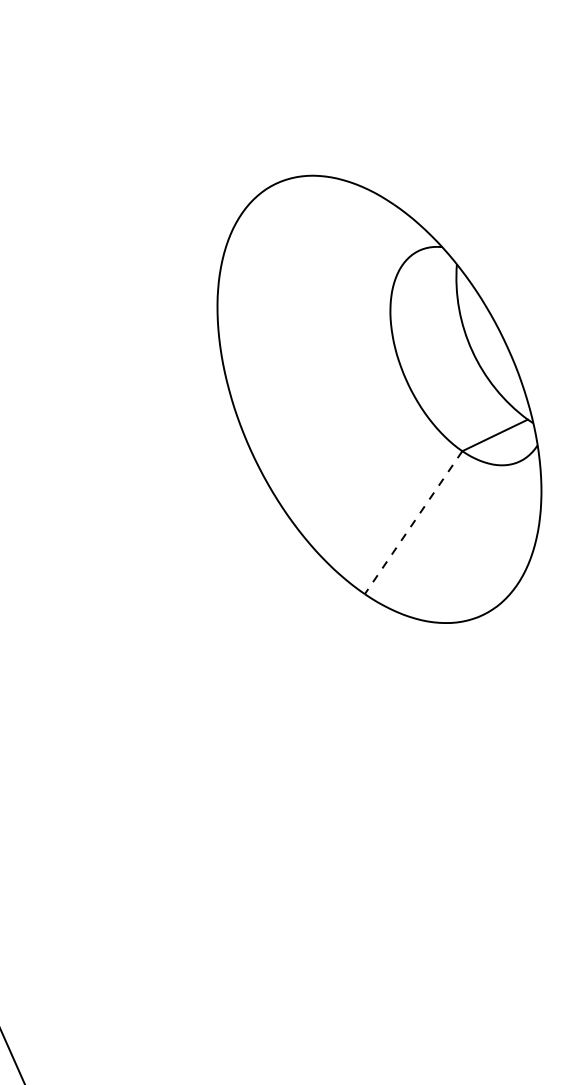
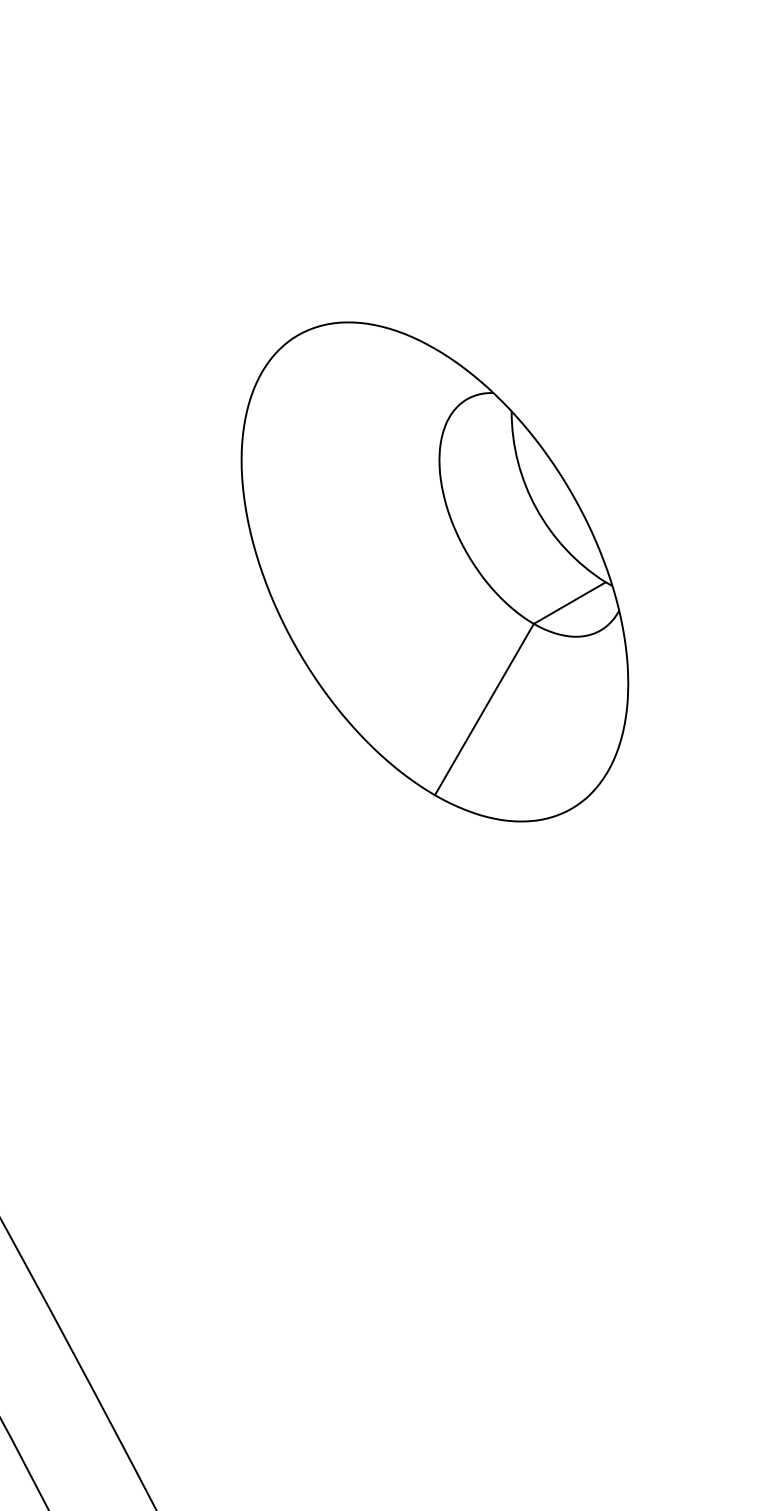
line: (413, 522) -> (484, 709), dashed -> solid

